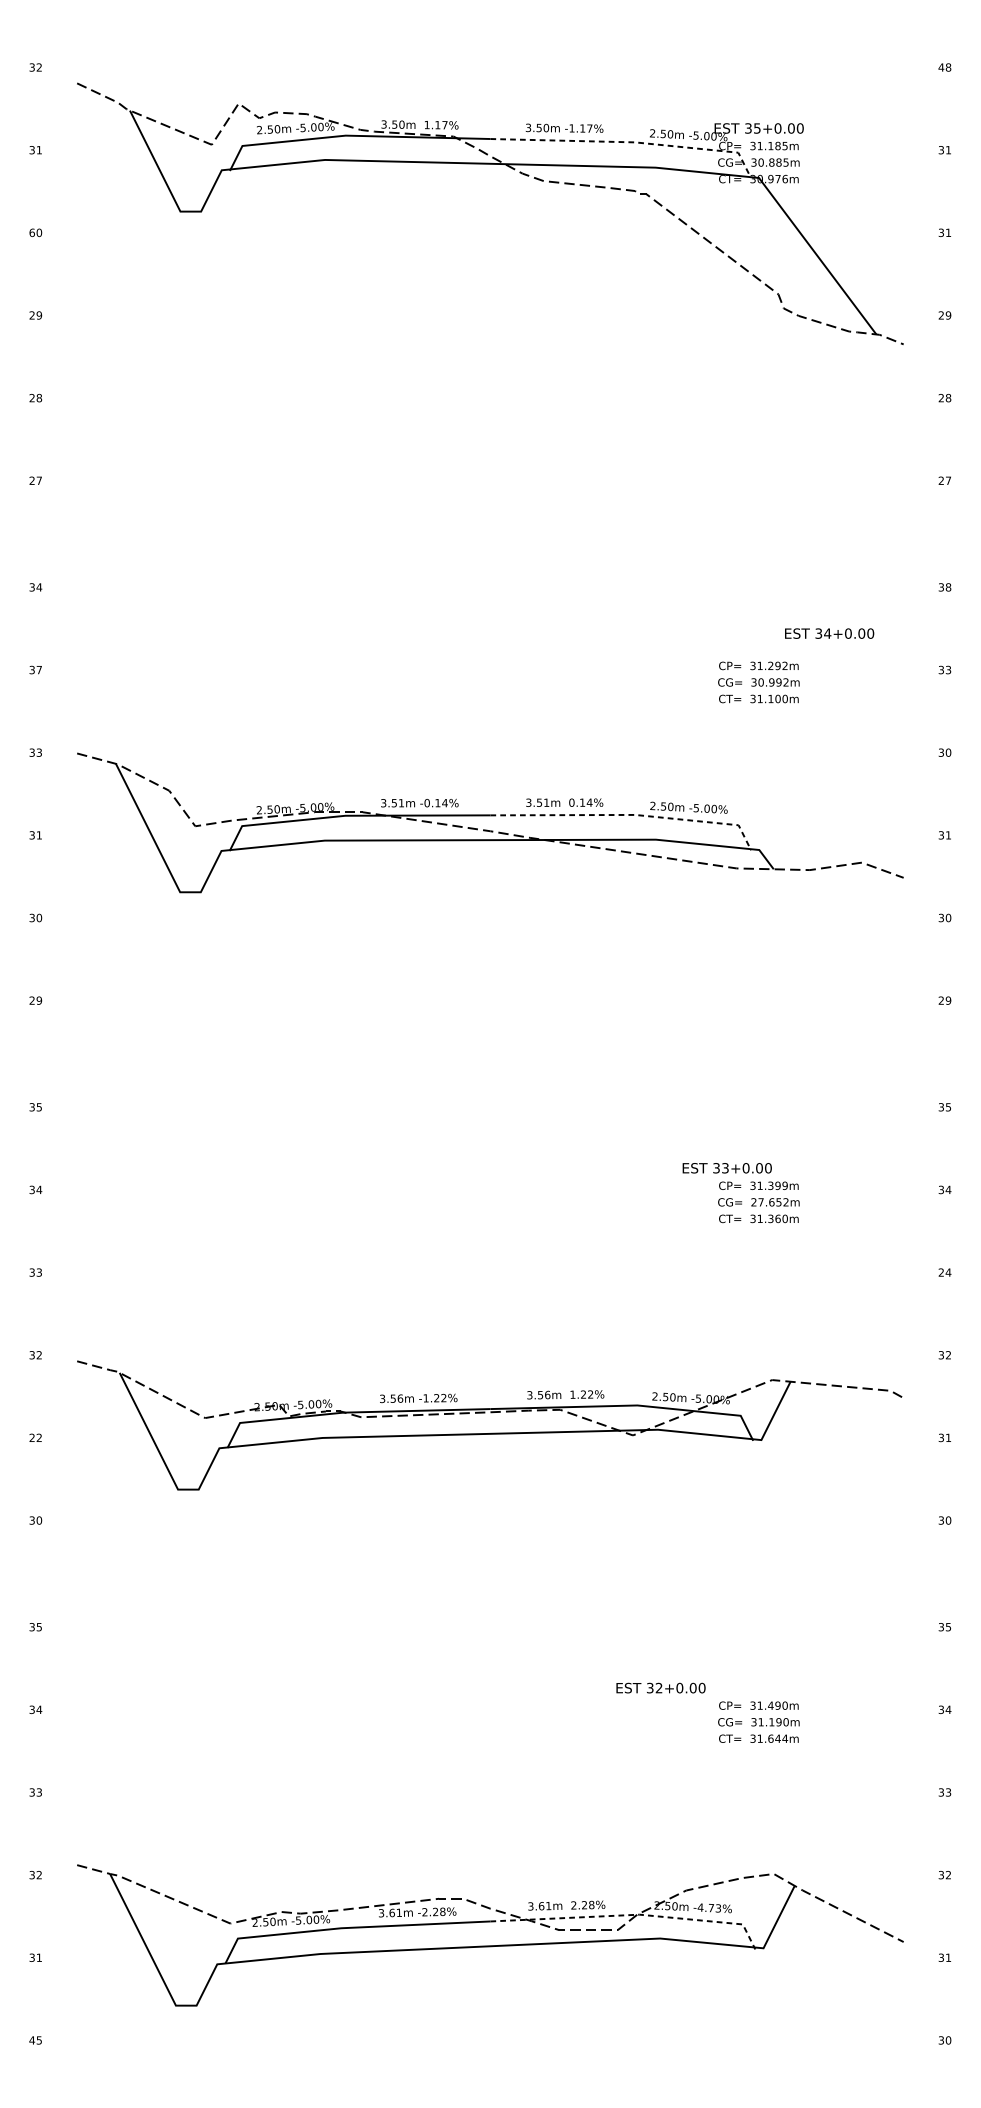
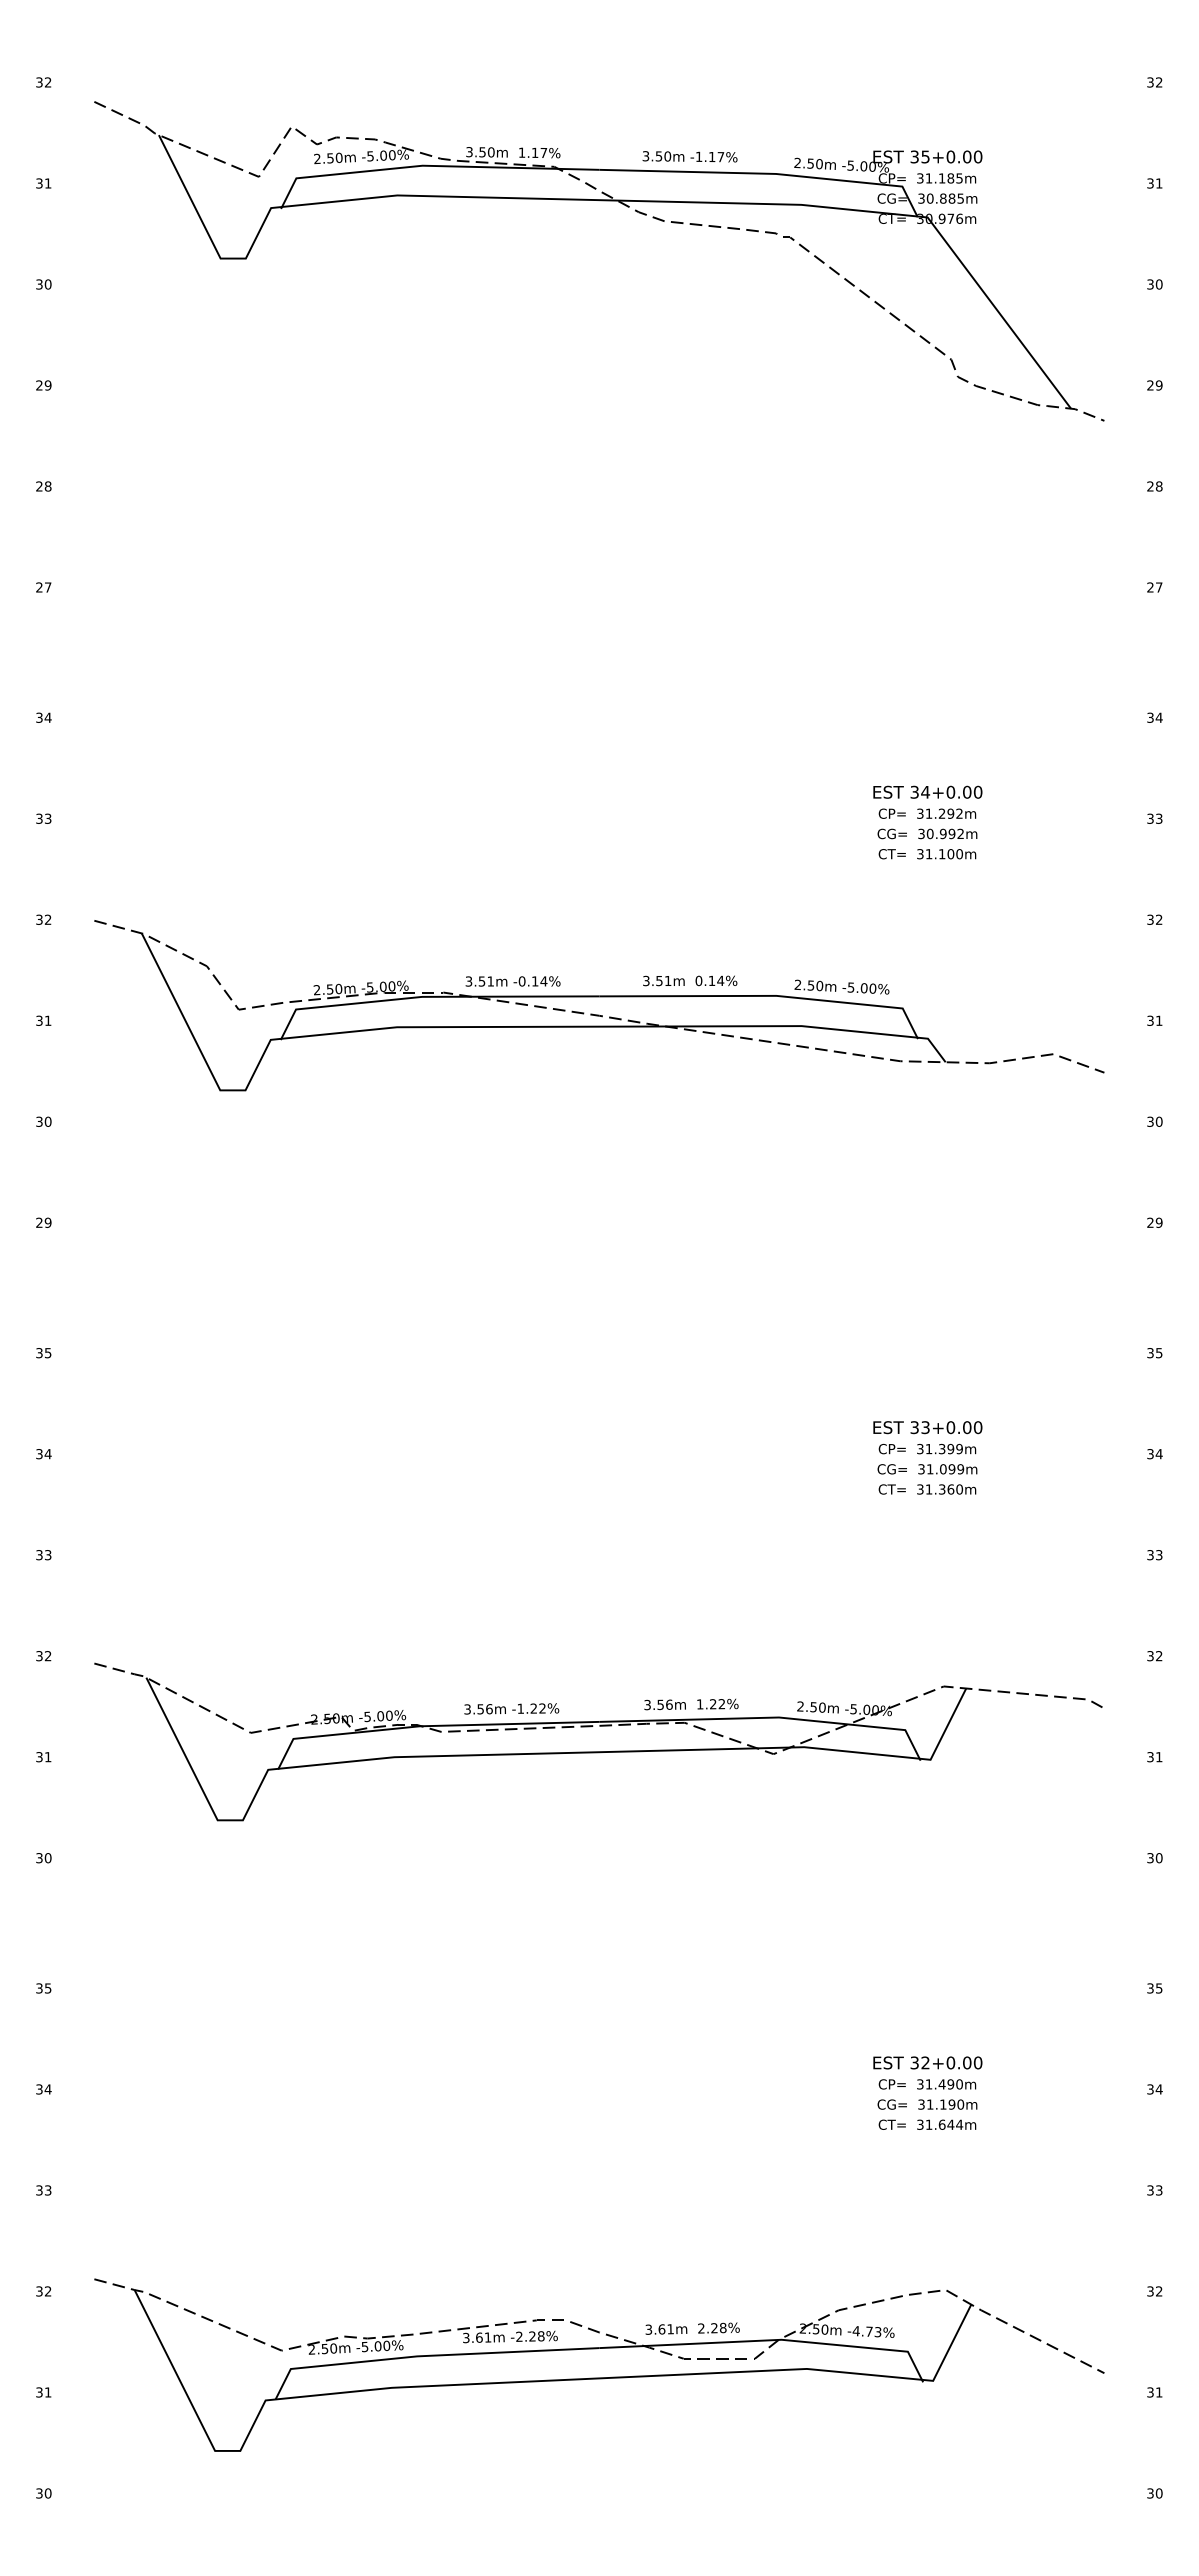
text: (944, 67) -> (1154, 82), 48 -> 32
line: (630, 142) -> (770, 173), dashed -> solid
text: (32, 232) -> (39, 284), 60 -> 30
text: (947, 232) -> (1158, 284), 31 -> 30
text: (947, 587) -> (1158, 717), 38 -> 34
text: (829, 632) -> (927, 791), moved
text: (39, 669) -> (48, 818), 37 -> 33
text: (39, 752) -> (48, 919), 33 -> 32
text: (947, 752) -> (1158, 919), 30 -> 32
line: (629, 814) -> (769, 995), dashed -> solid
text: (726, 1168) -> (927, 1427), moved
text: (770, 1202) -> (941, 1469), 27.652m -> 31.099m
text: (944, 1272) -> (1154, 1555), 24 -> 33
text: (35, 1438) -> (43, 1757), 22 -> 31
text: (660, 1687) -> (927, 2062), moved
line: (632, 1915) -> (772, 2340), dashed -> solid
text: (35, 2040) -> (43, 2493), 45 -> 30

